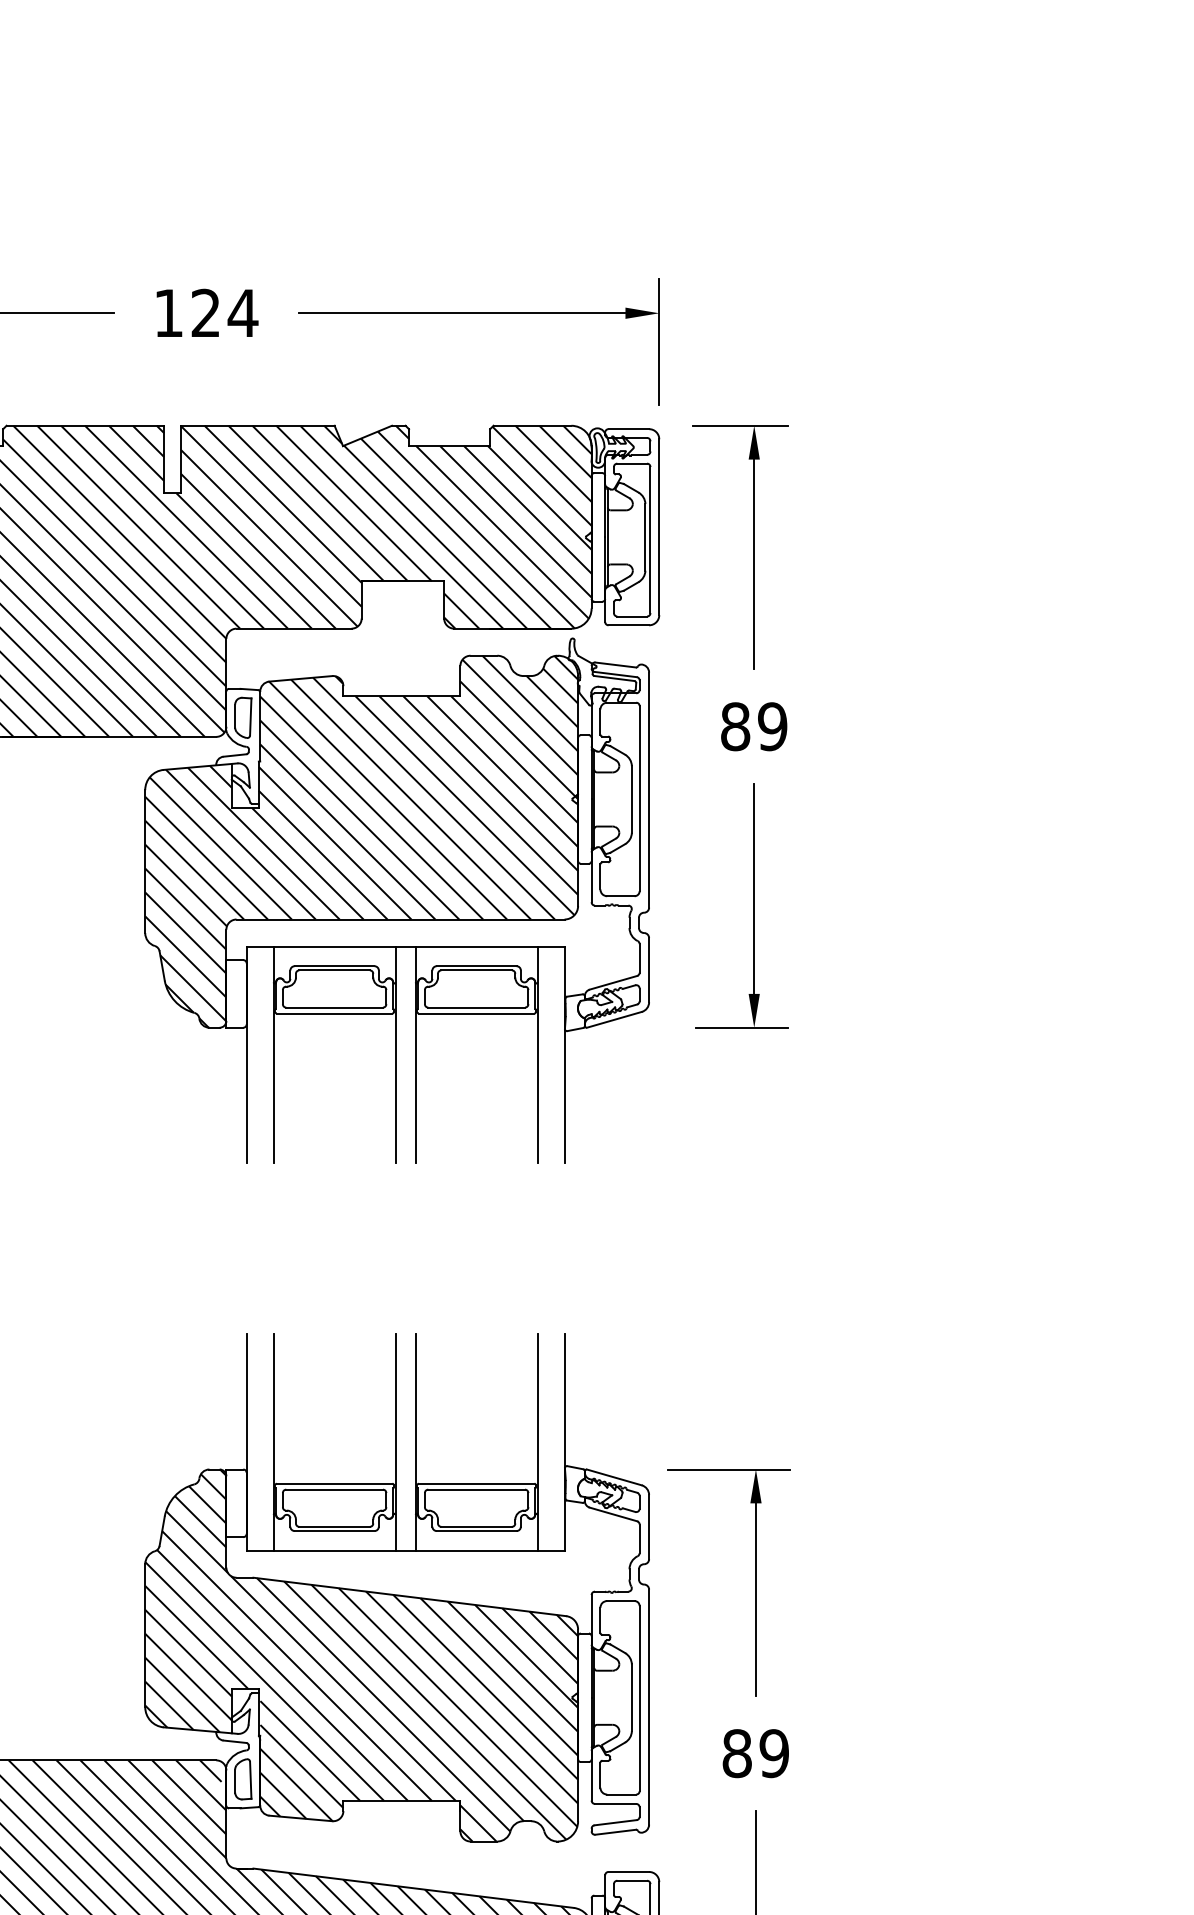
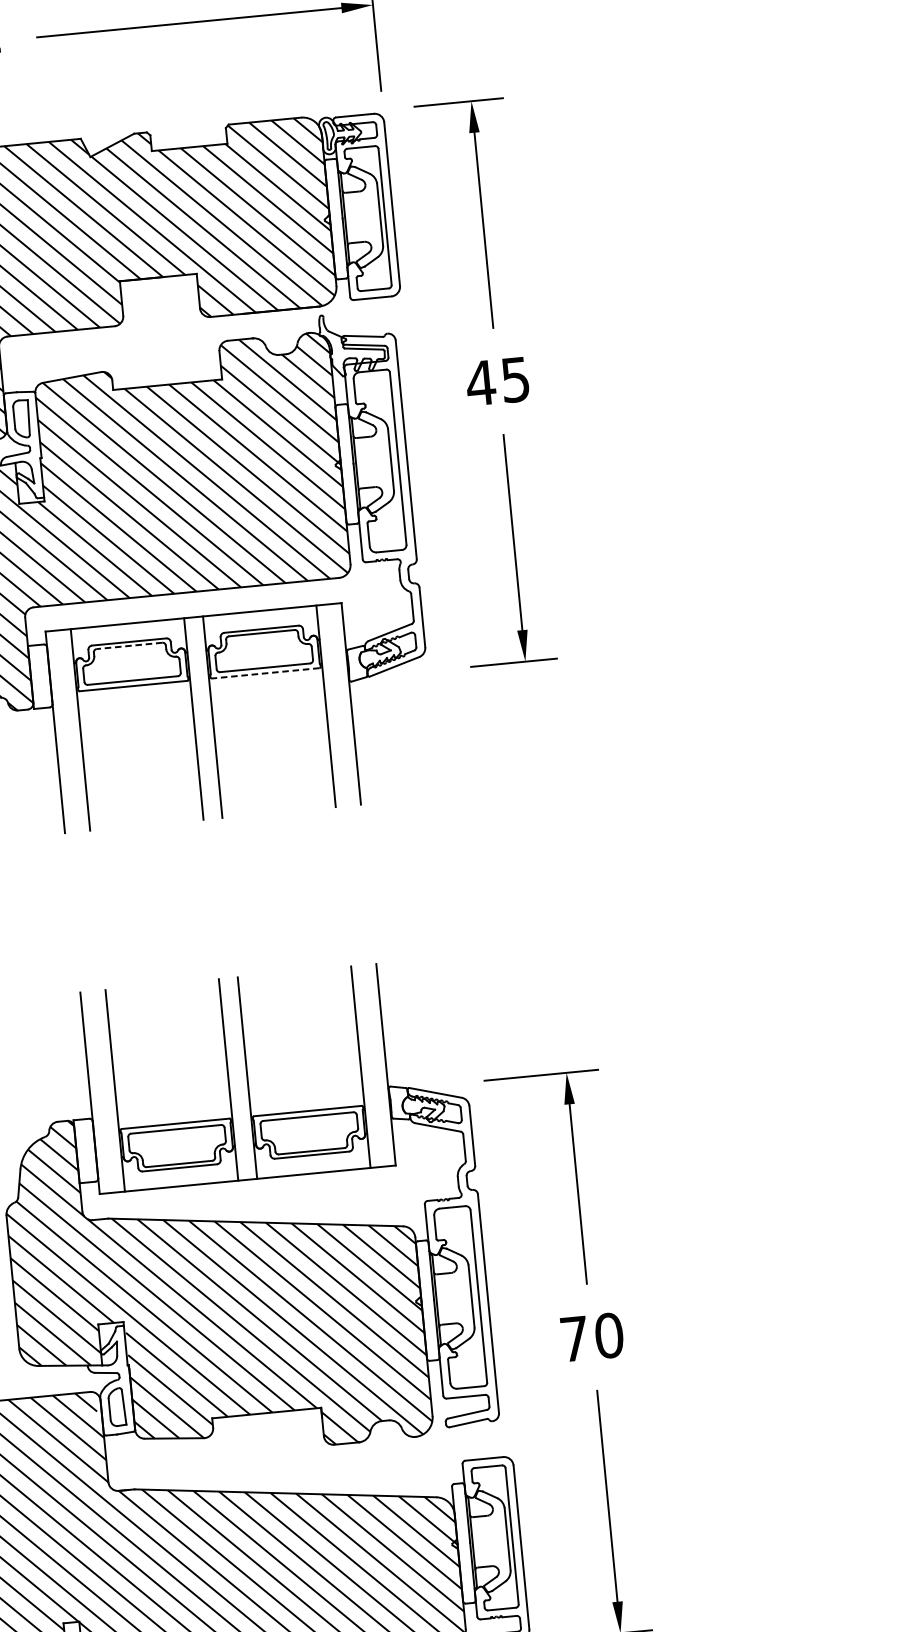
text: (753, 726) -> (497, 381), 89 -> 45
line: (334, 970) -> (129, 646), solid -> dashed
line: (476, 1013) -> (265, 673), solid -> dashed
text: (755, 1753) -> (591, 1337), 89 -> 70

